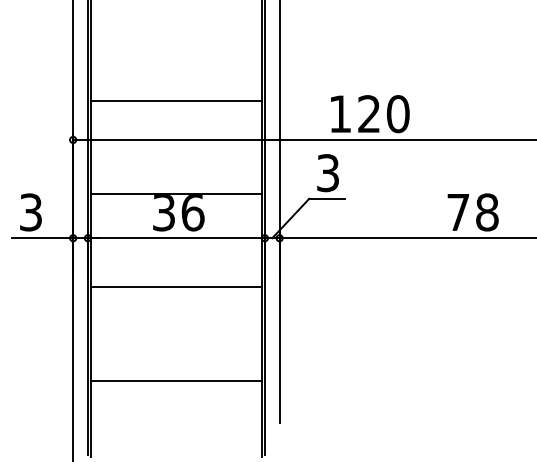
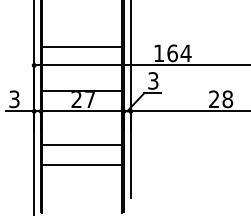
text: (384, 114) -> (179, 53), 120 -> 164
text: (458, 210) -> (214, 98), 78 -> 28
text: (178, 214) -> (83, 100), 36 -> 27
line: (176, 287) -> (82, 145), moved
line: (176, 381) -> (82, 165), moved

